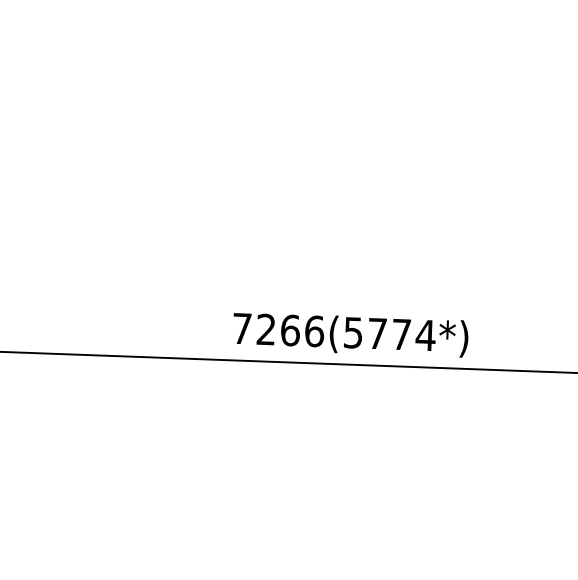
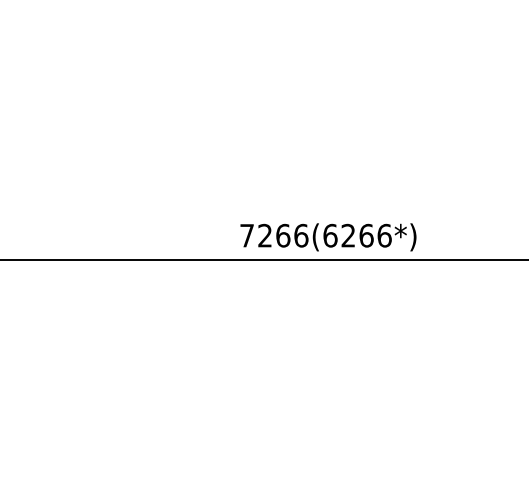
text: (389, 333) -> (357, 235), 7266(5774*) -> 7266(6266*)

